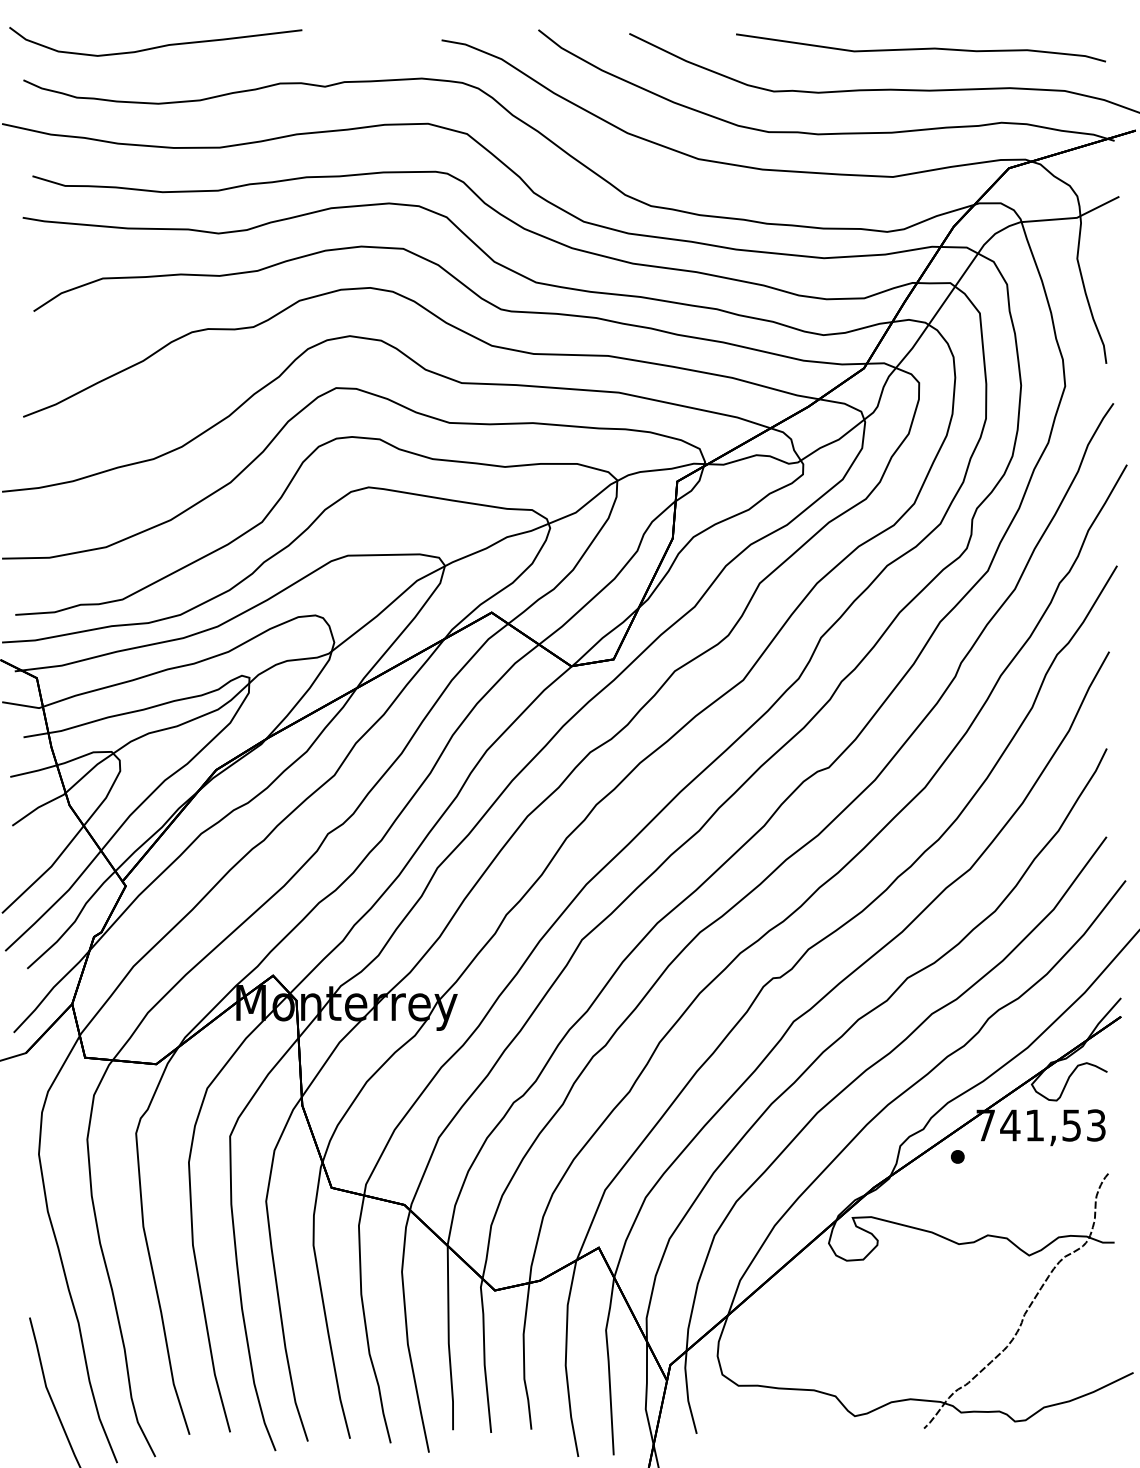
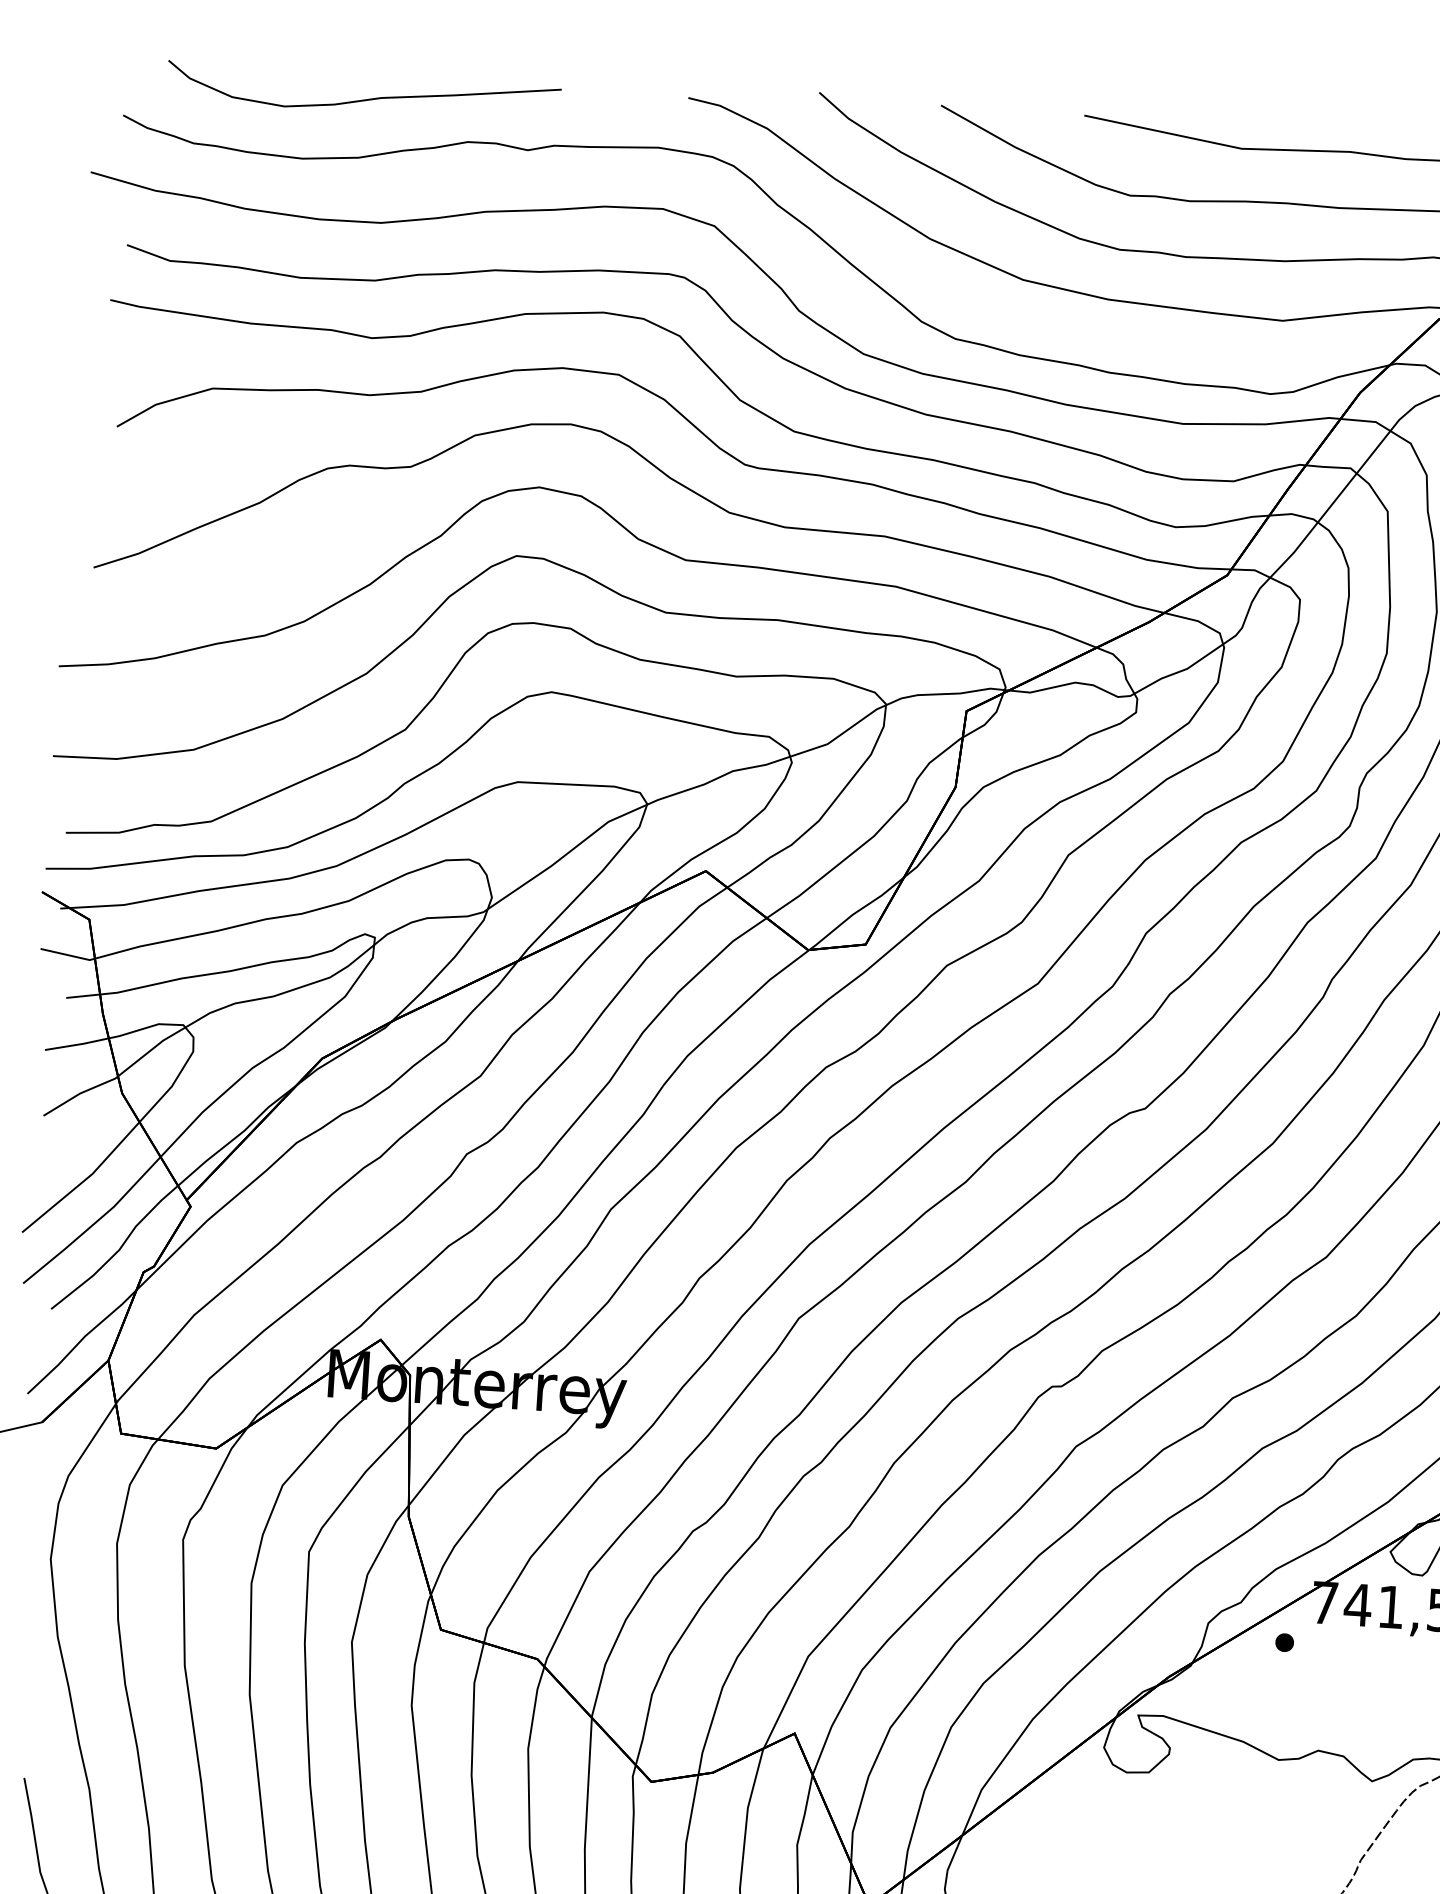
curve: (155, 46) -> (363, 98), moved

